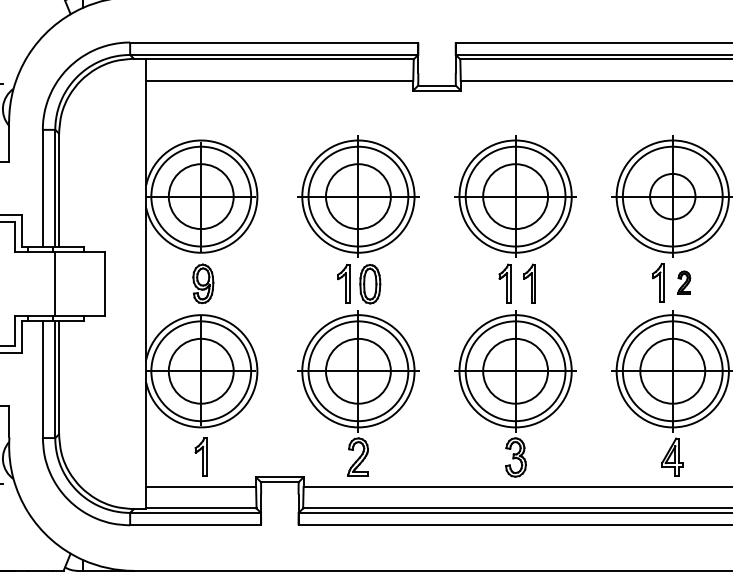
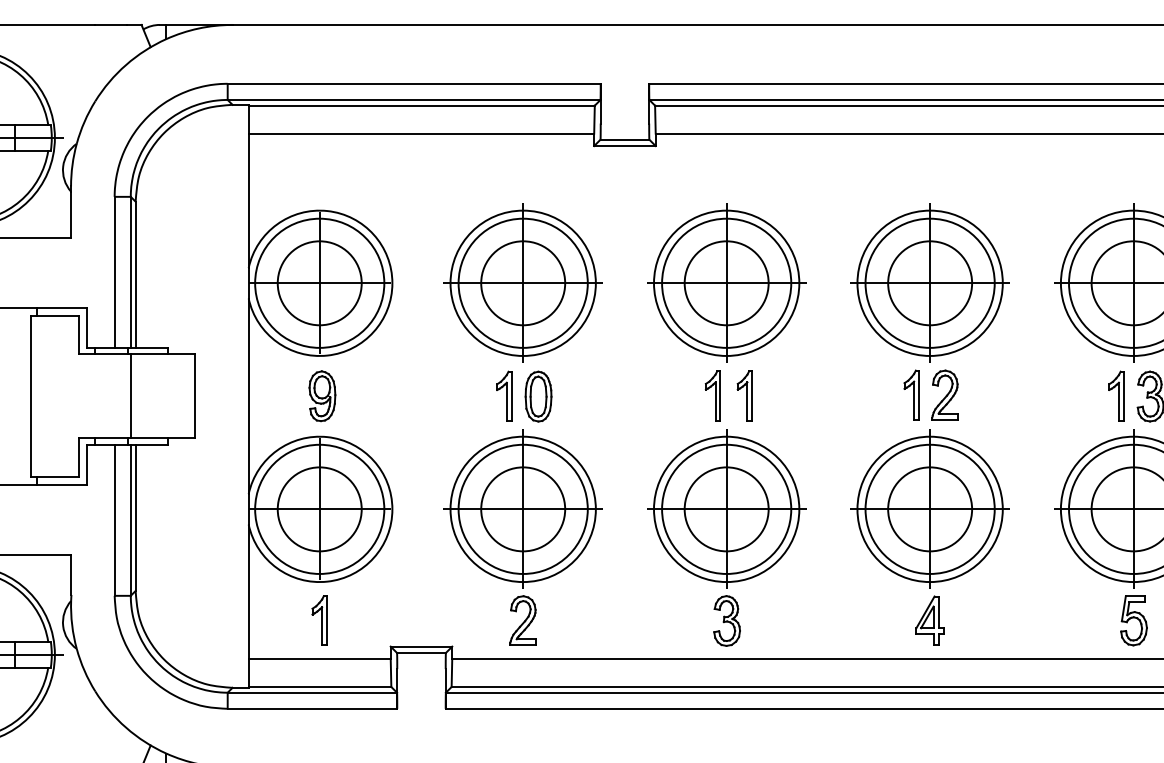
circle: (673, 196) -> (930, 283), size x1.43
part: (683, 282) -> (944, 394), size x1.67

